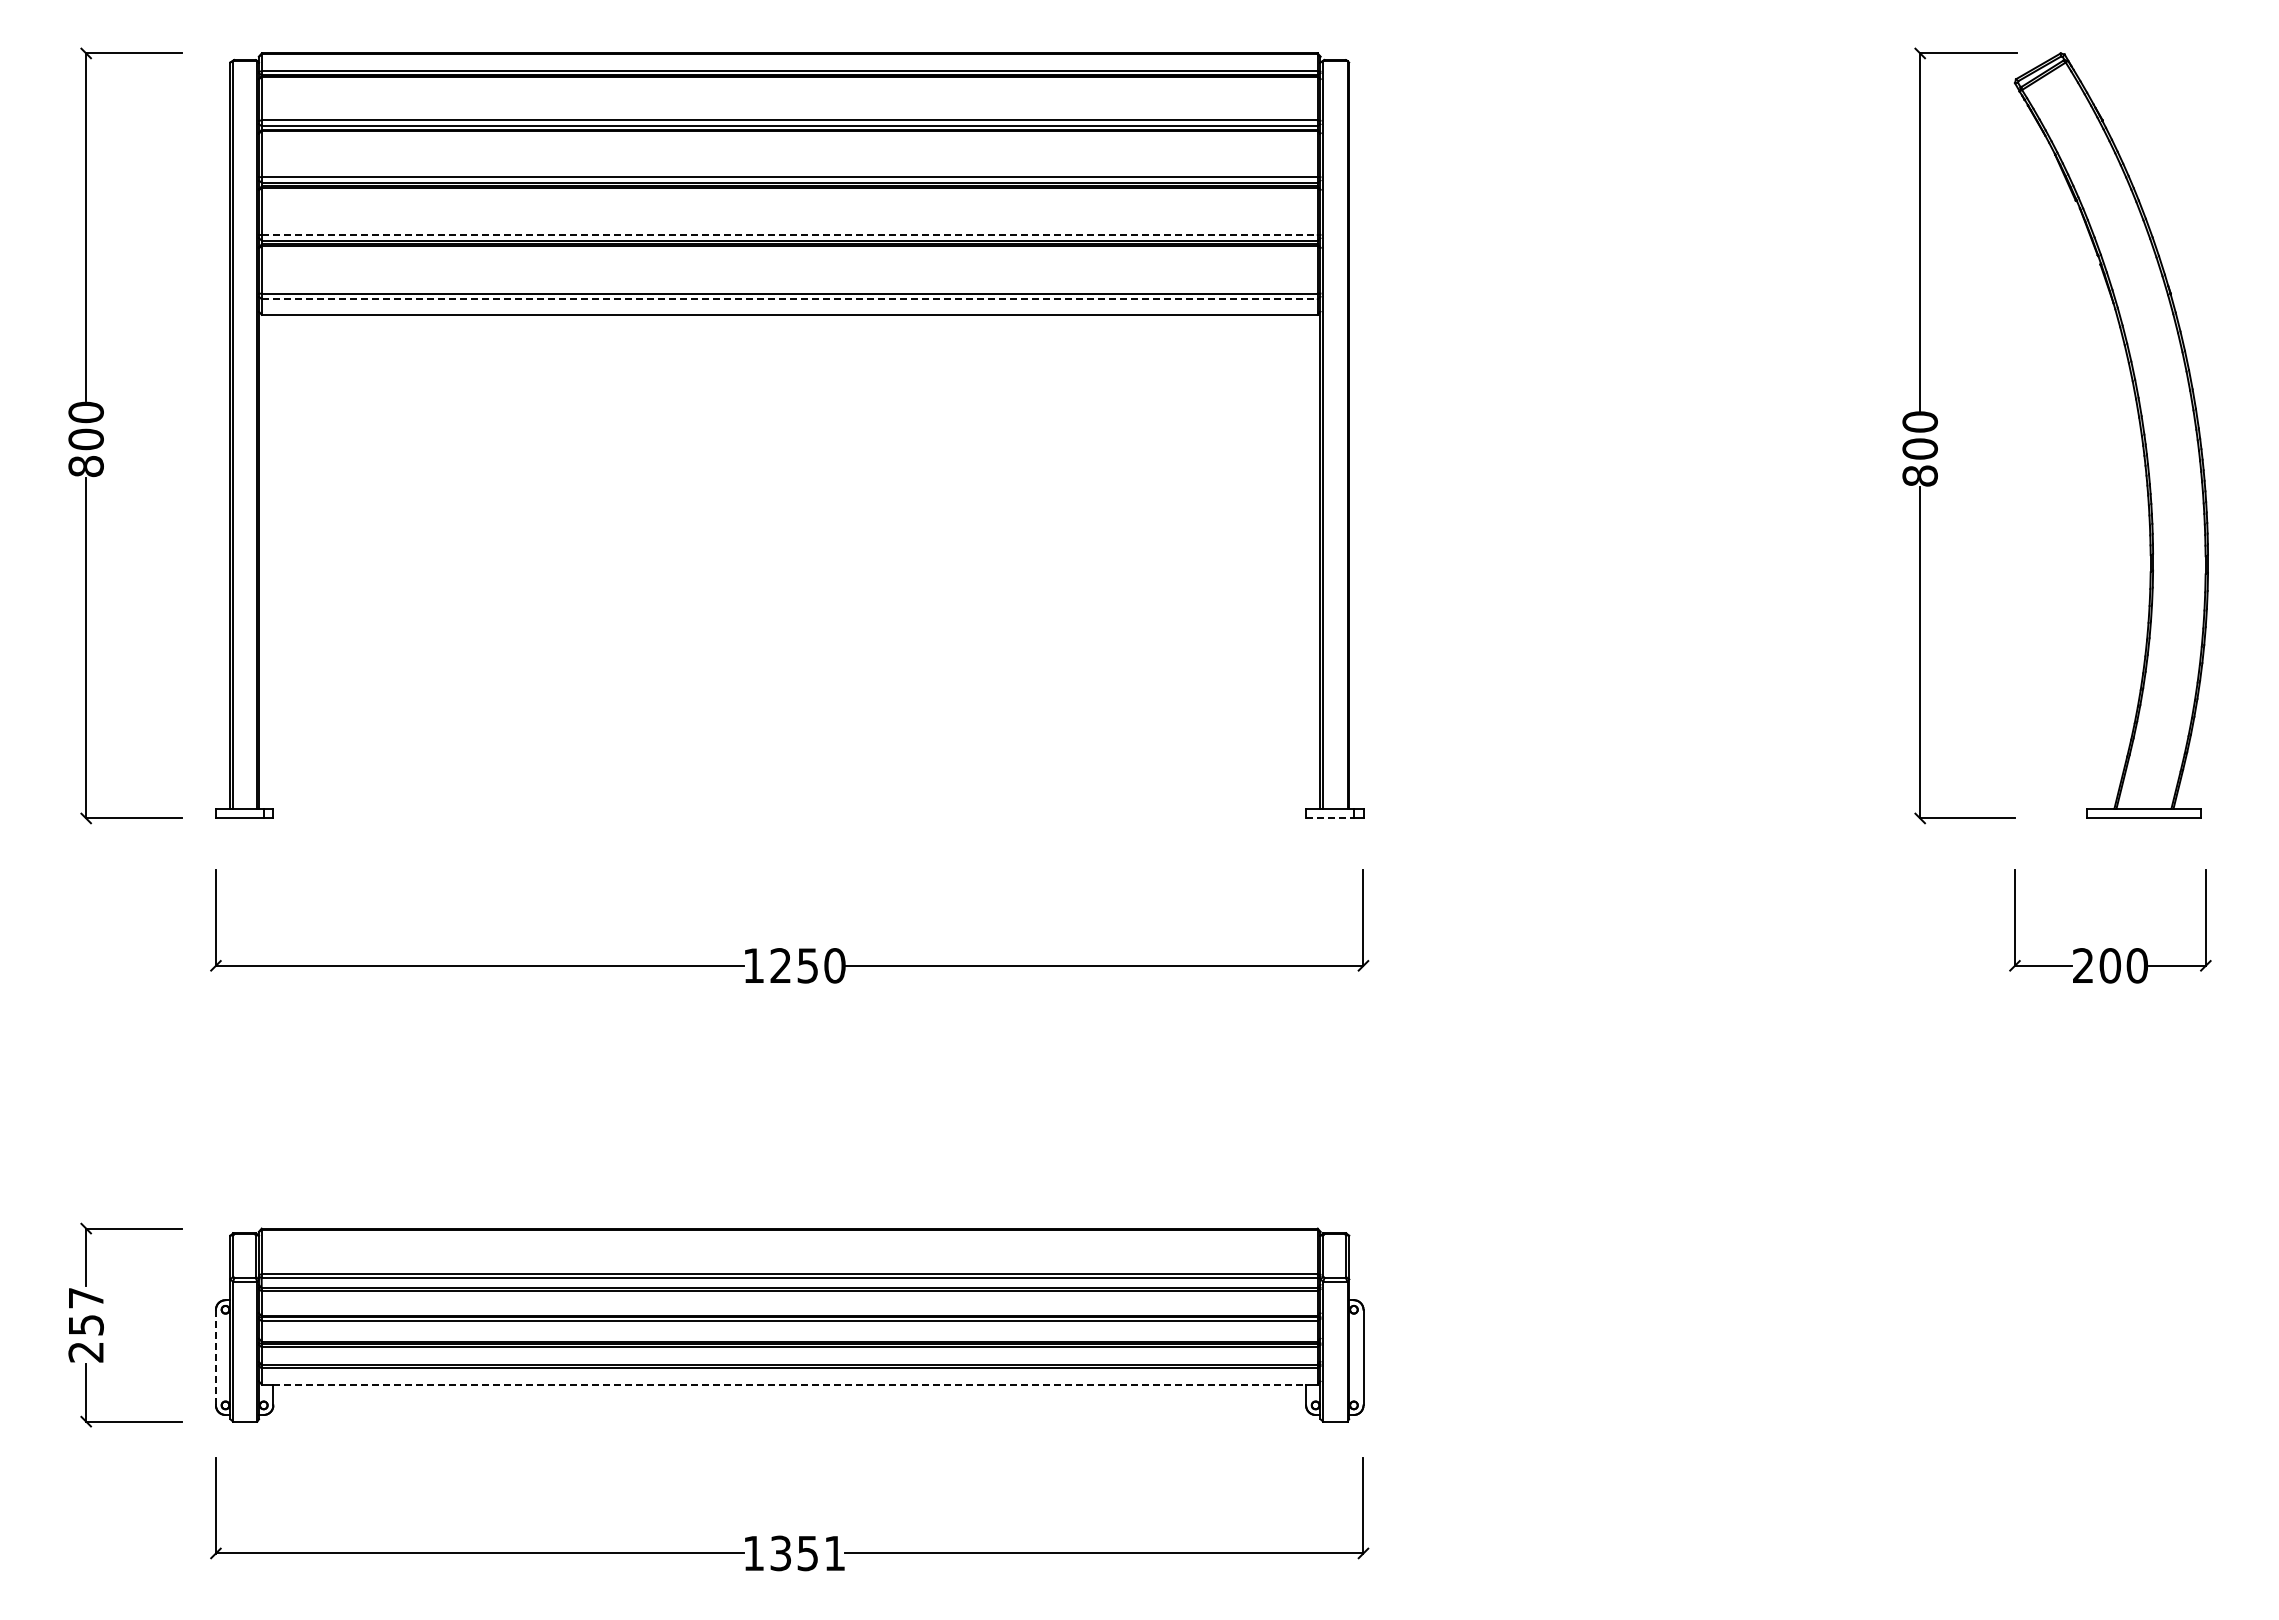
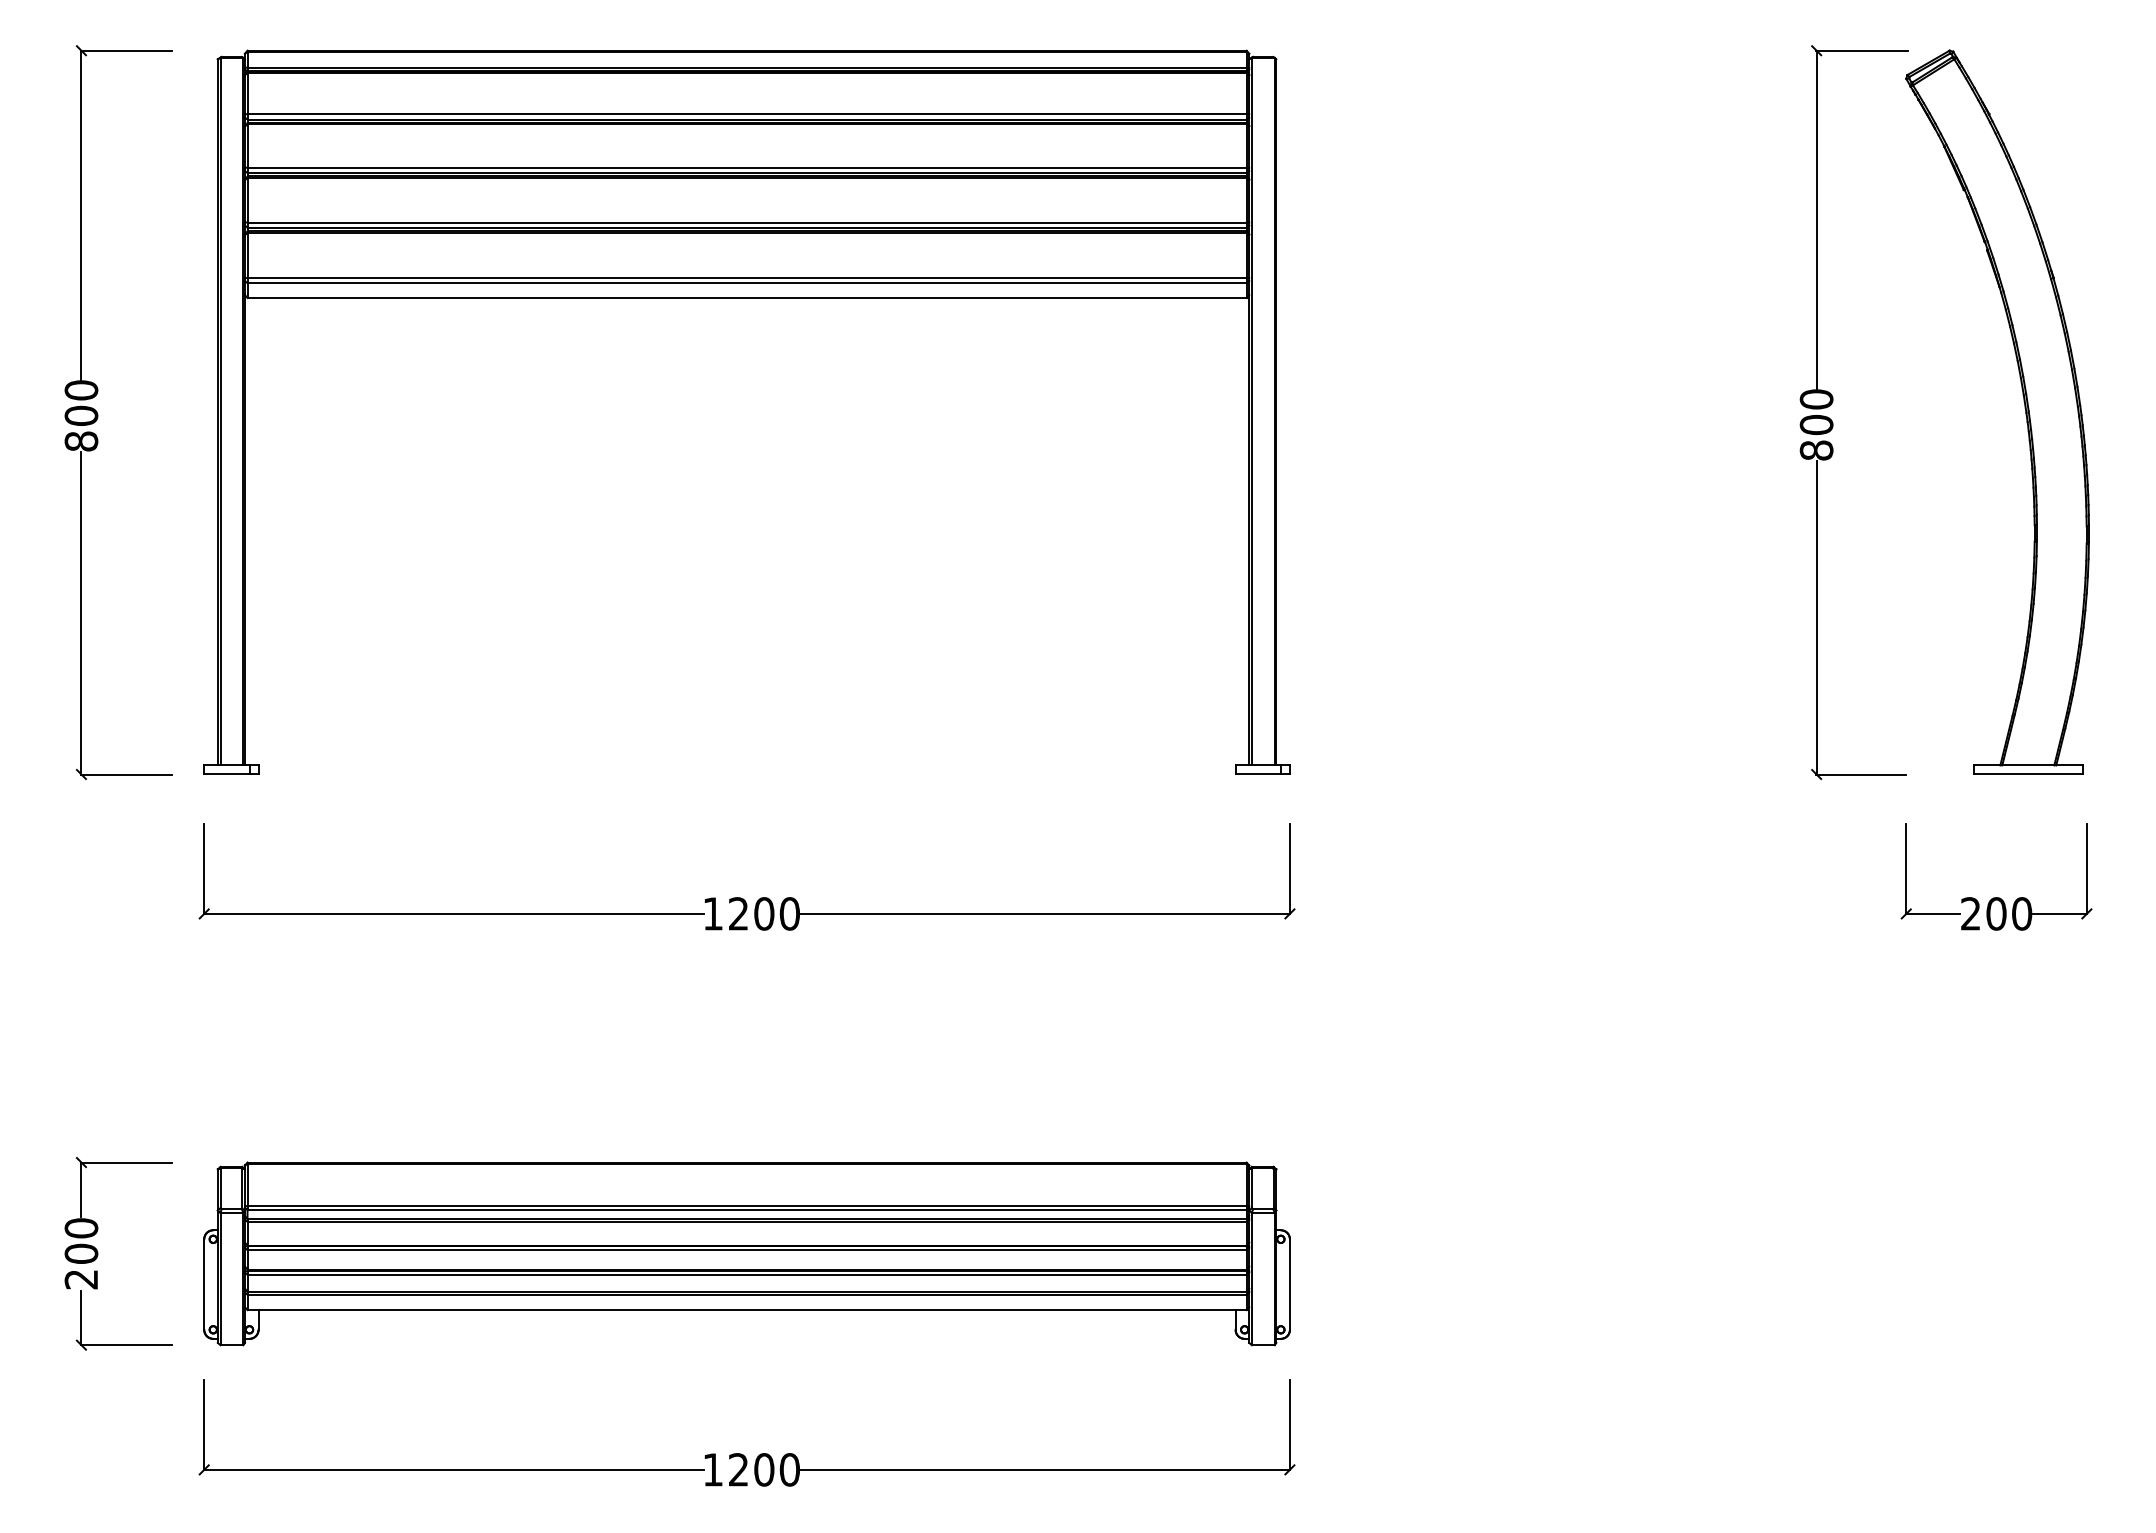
line: (790, 235) -> (747, 222), dashed -> solid
line: (790, 299) -> (747, 283), dashed -> solid
line: (1330, 818) -> (1258, 774), dashed -> solid
text: (807, 965) -> (763, 913), 1250 -> 1200
text: (85, 1311) -> (80, 1240), 257 -> 200
line: (215, 1357) -> (203, 1284), dashed -> solid
line: (790, 1384) -> (747, 1310), dashed -> solid
text: (807, 1553) -> (763, 1469), 1351 -> 1200

